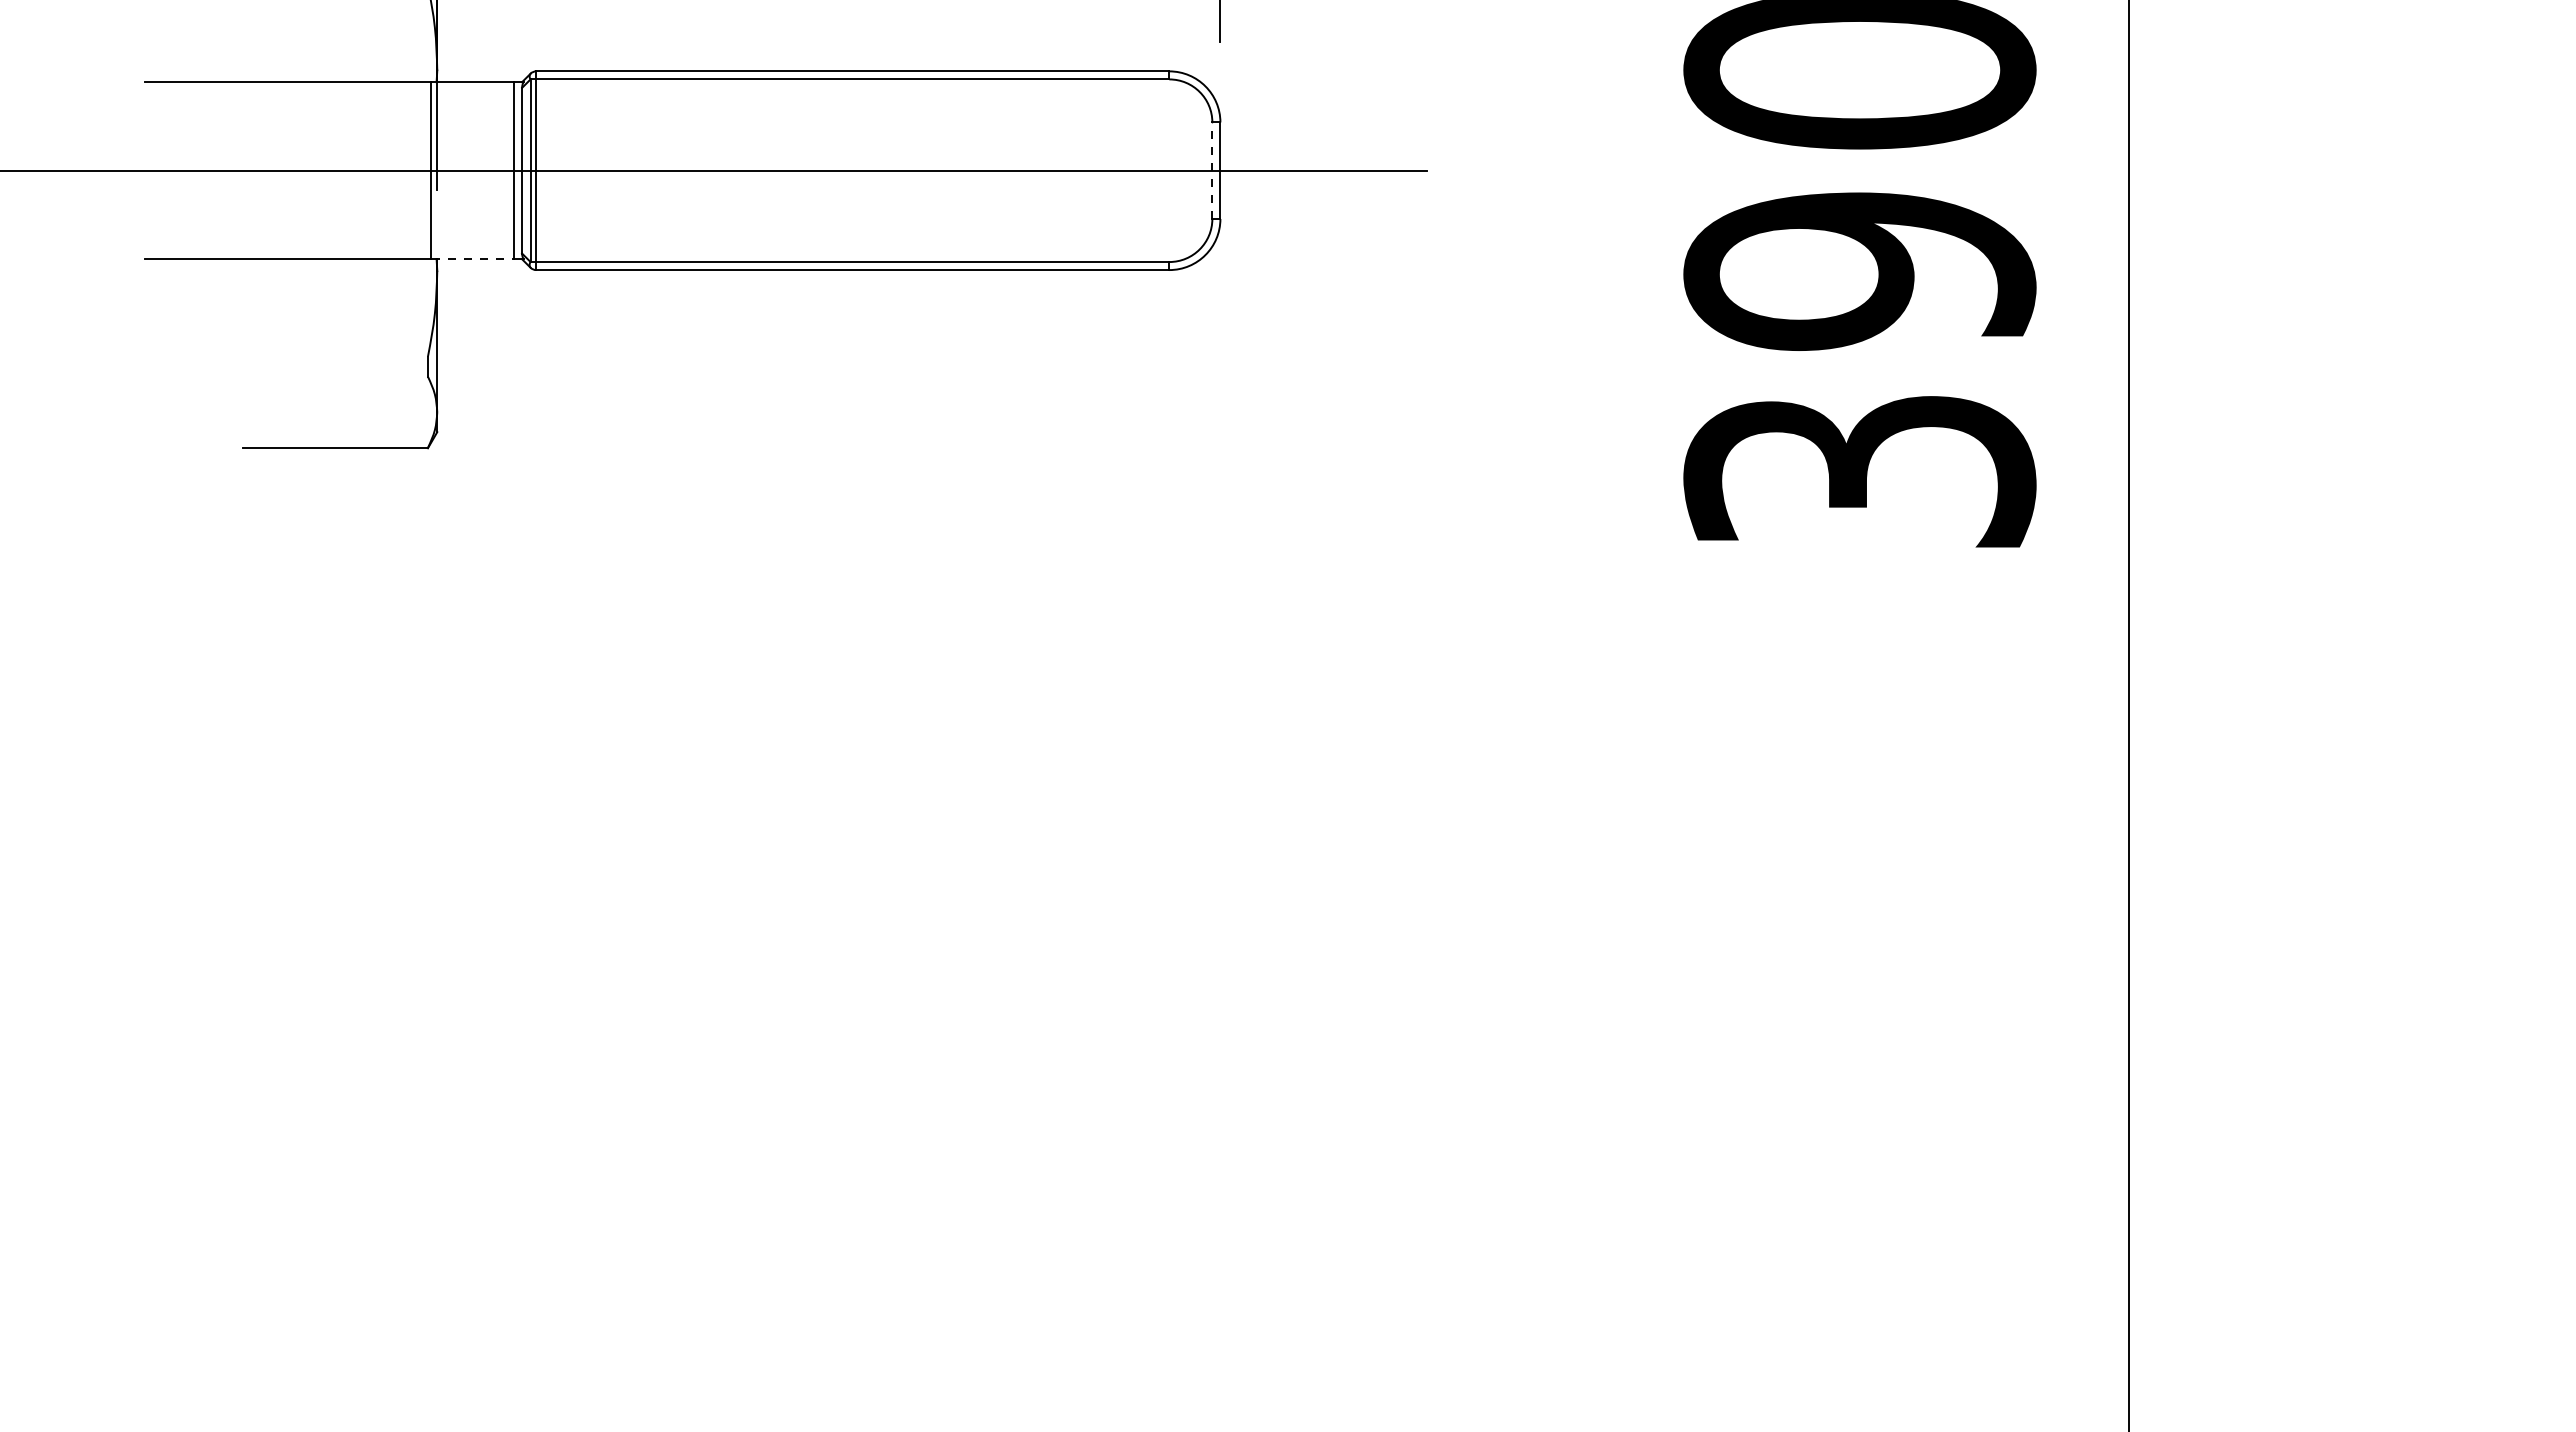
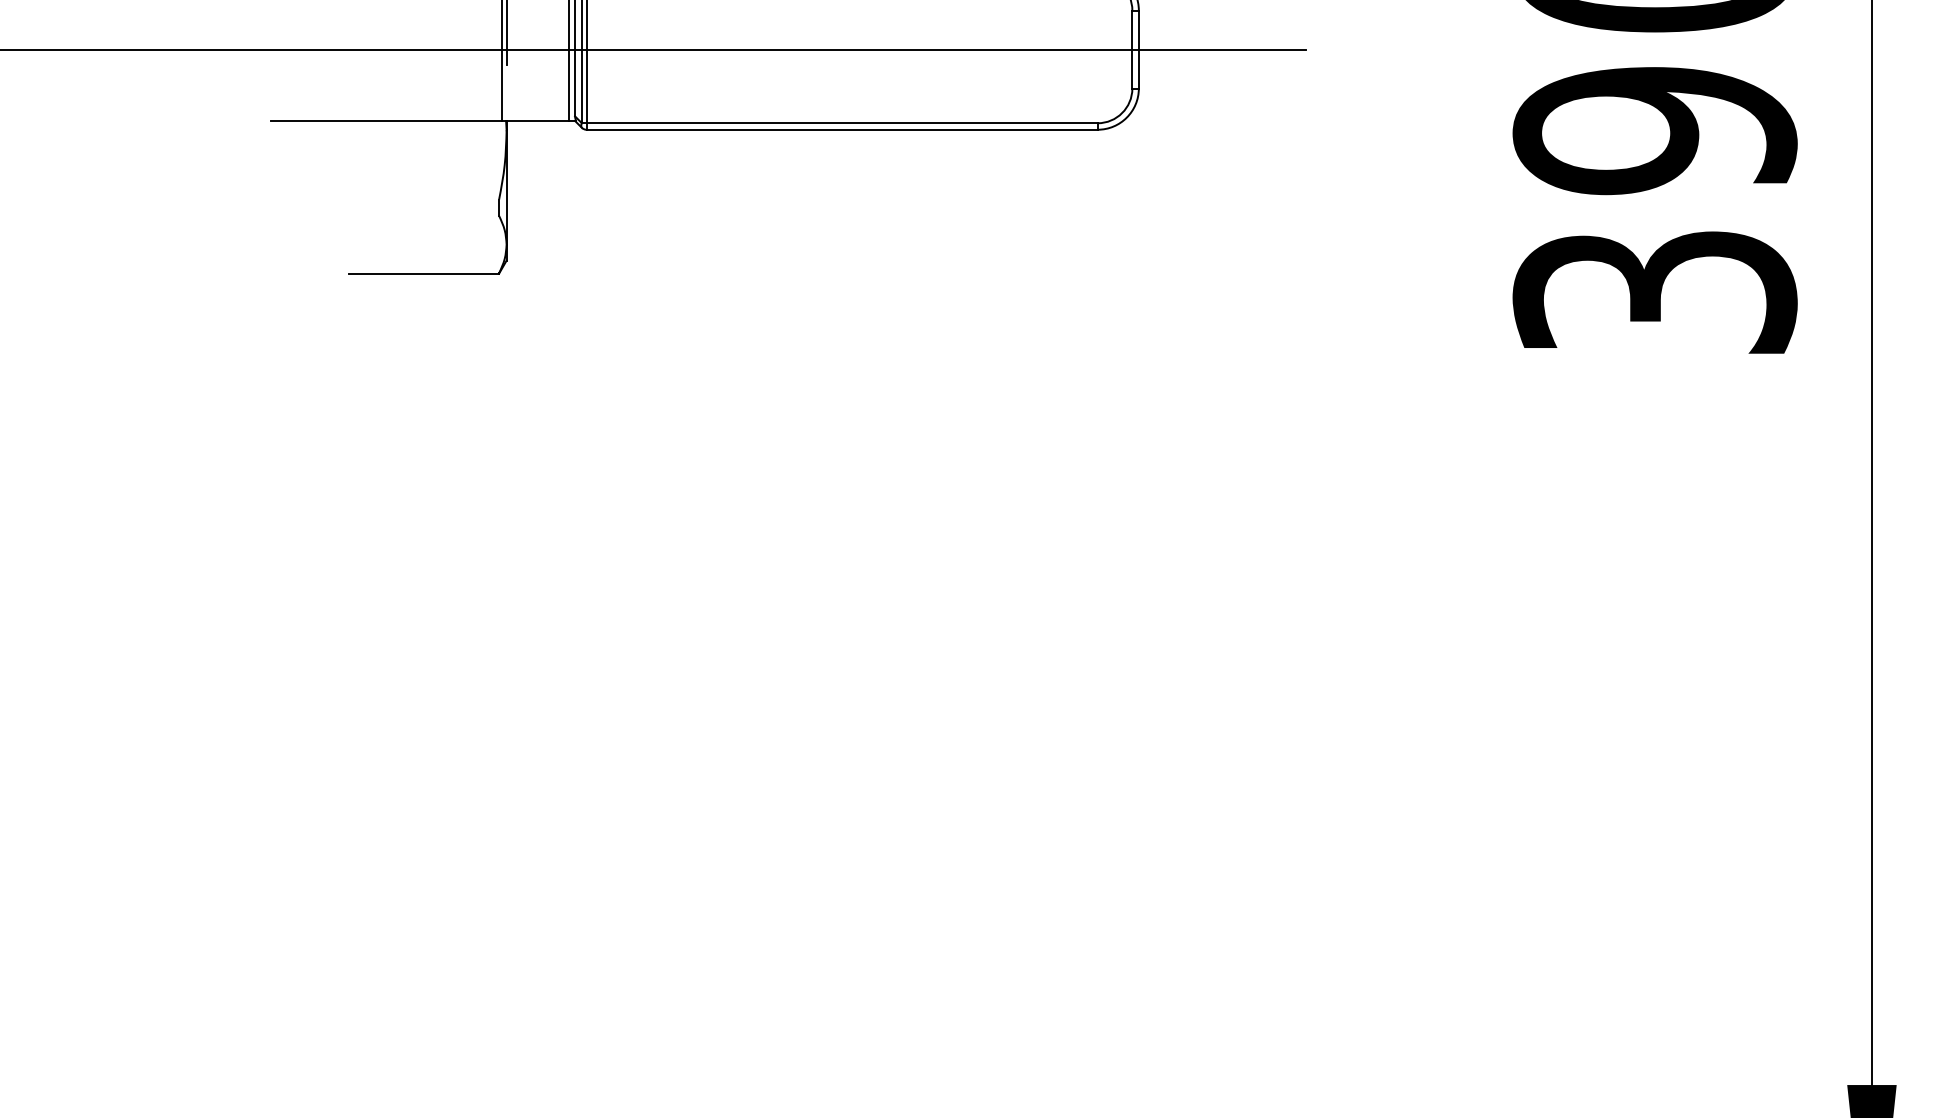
line: (1212, 170) -> (1132, 49), dashed -> solid
line: (473, 259) -> (535, 121), dashed -> solid

